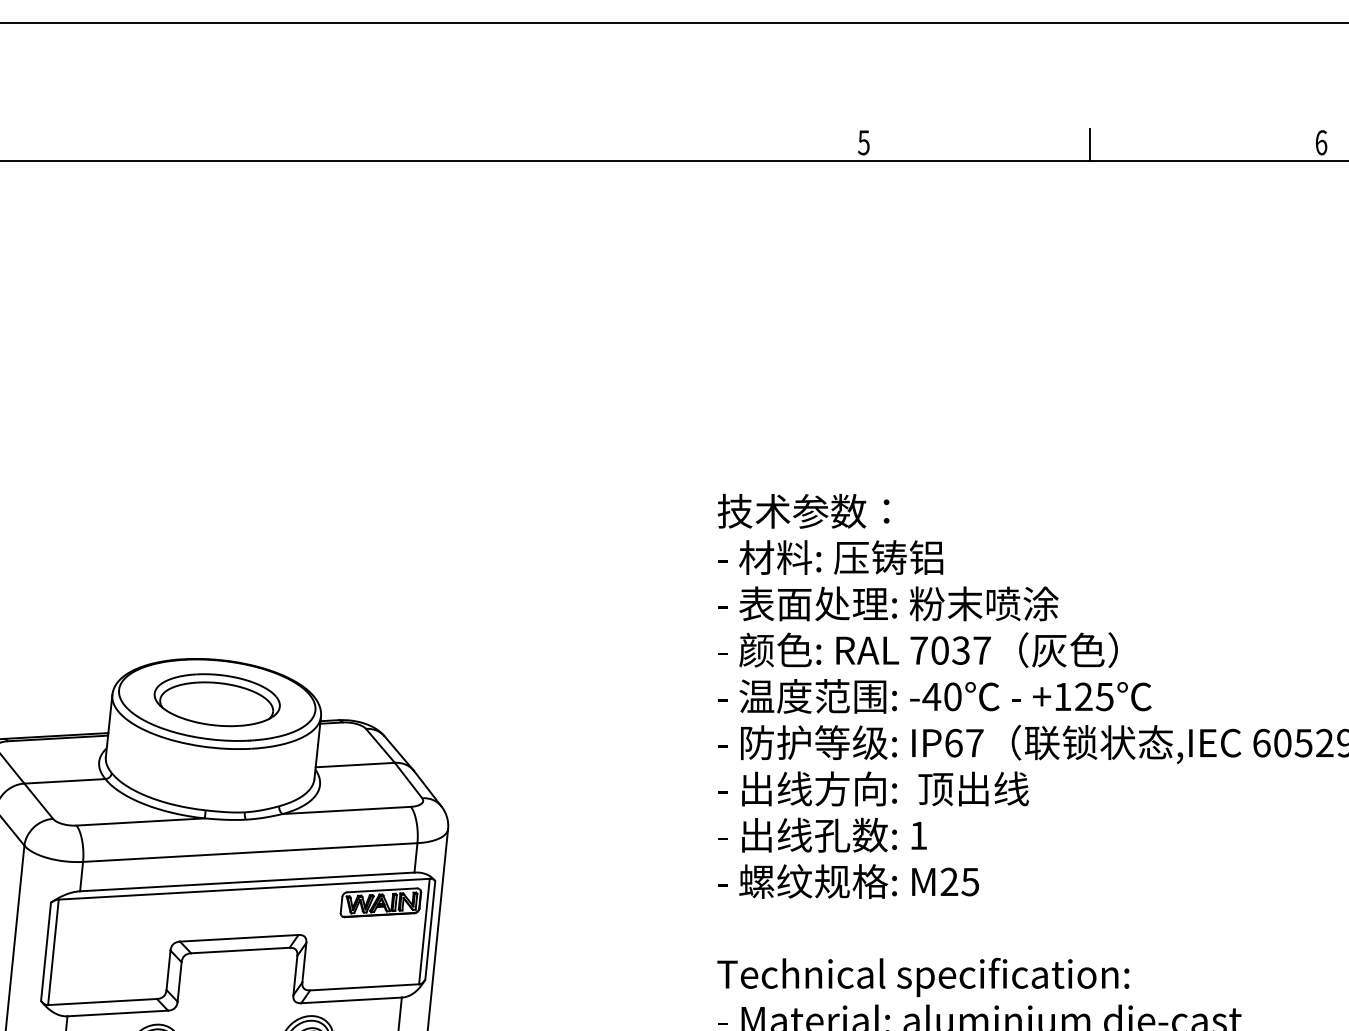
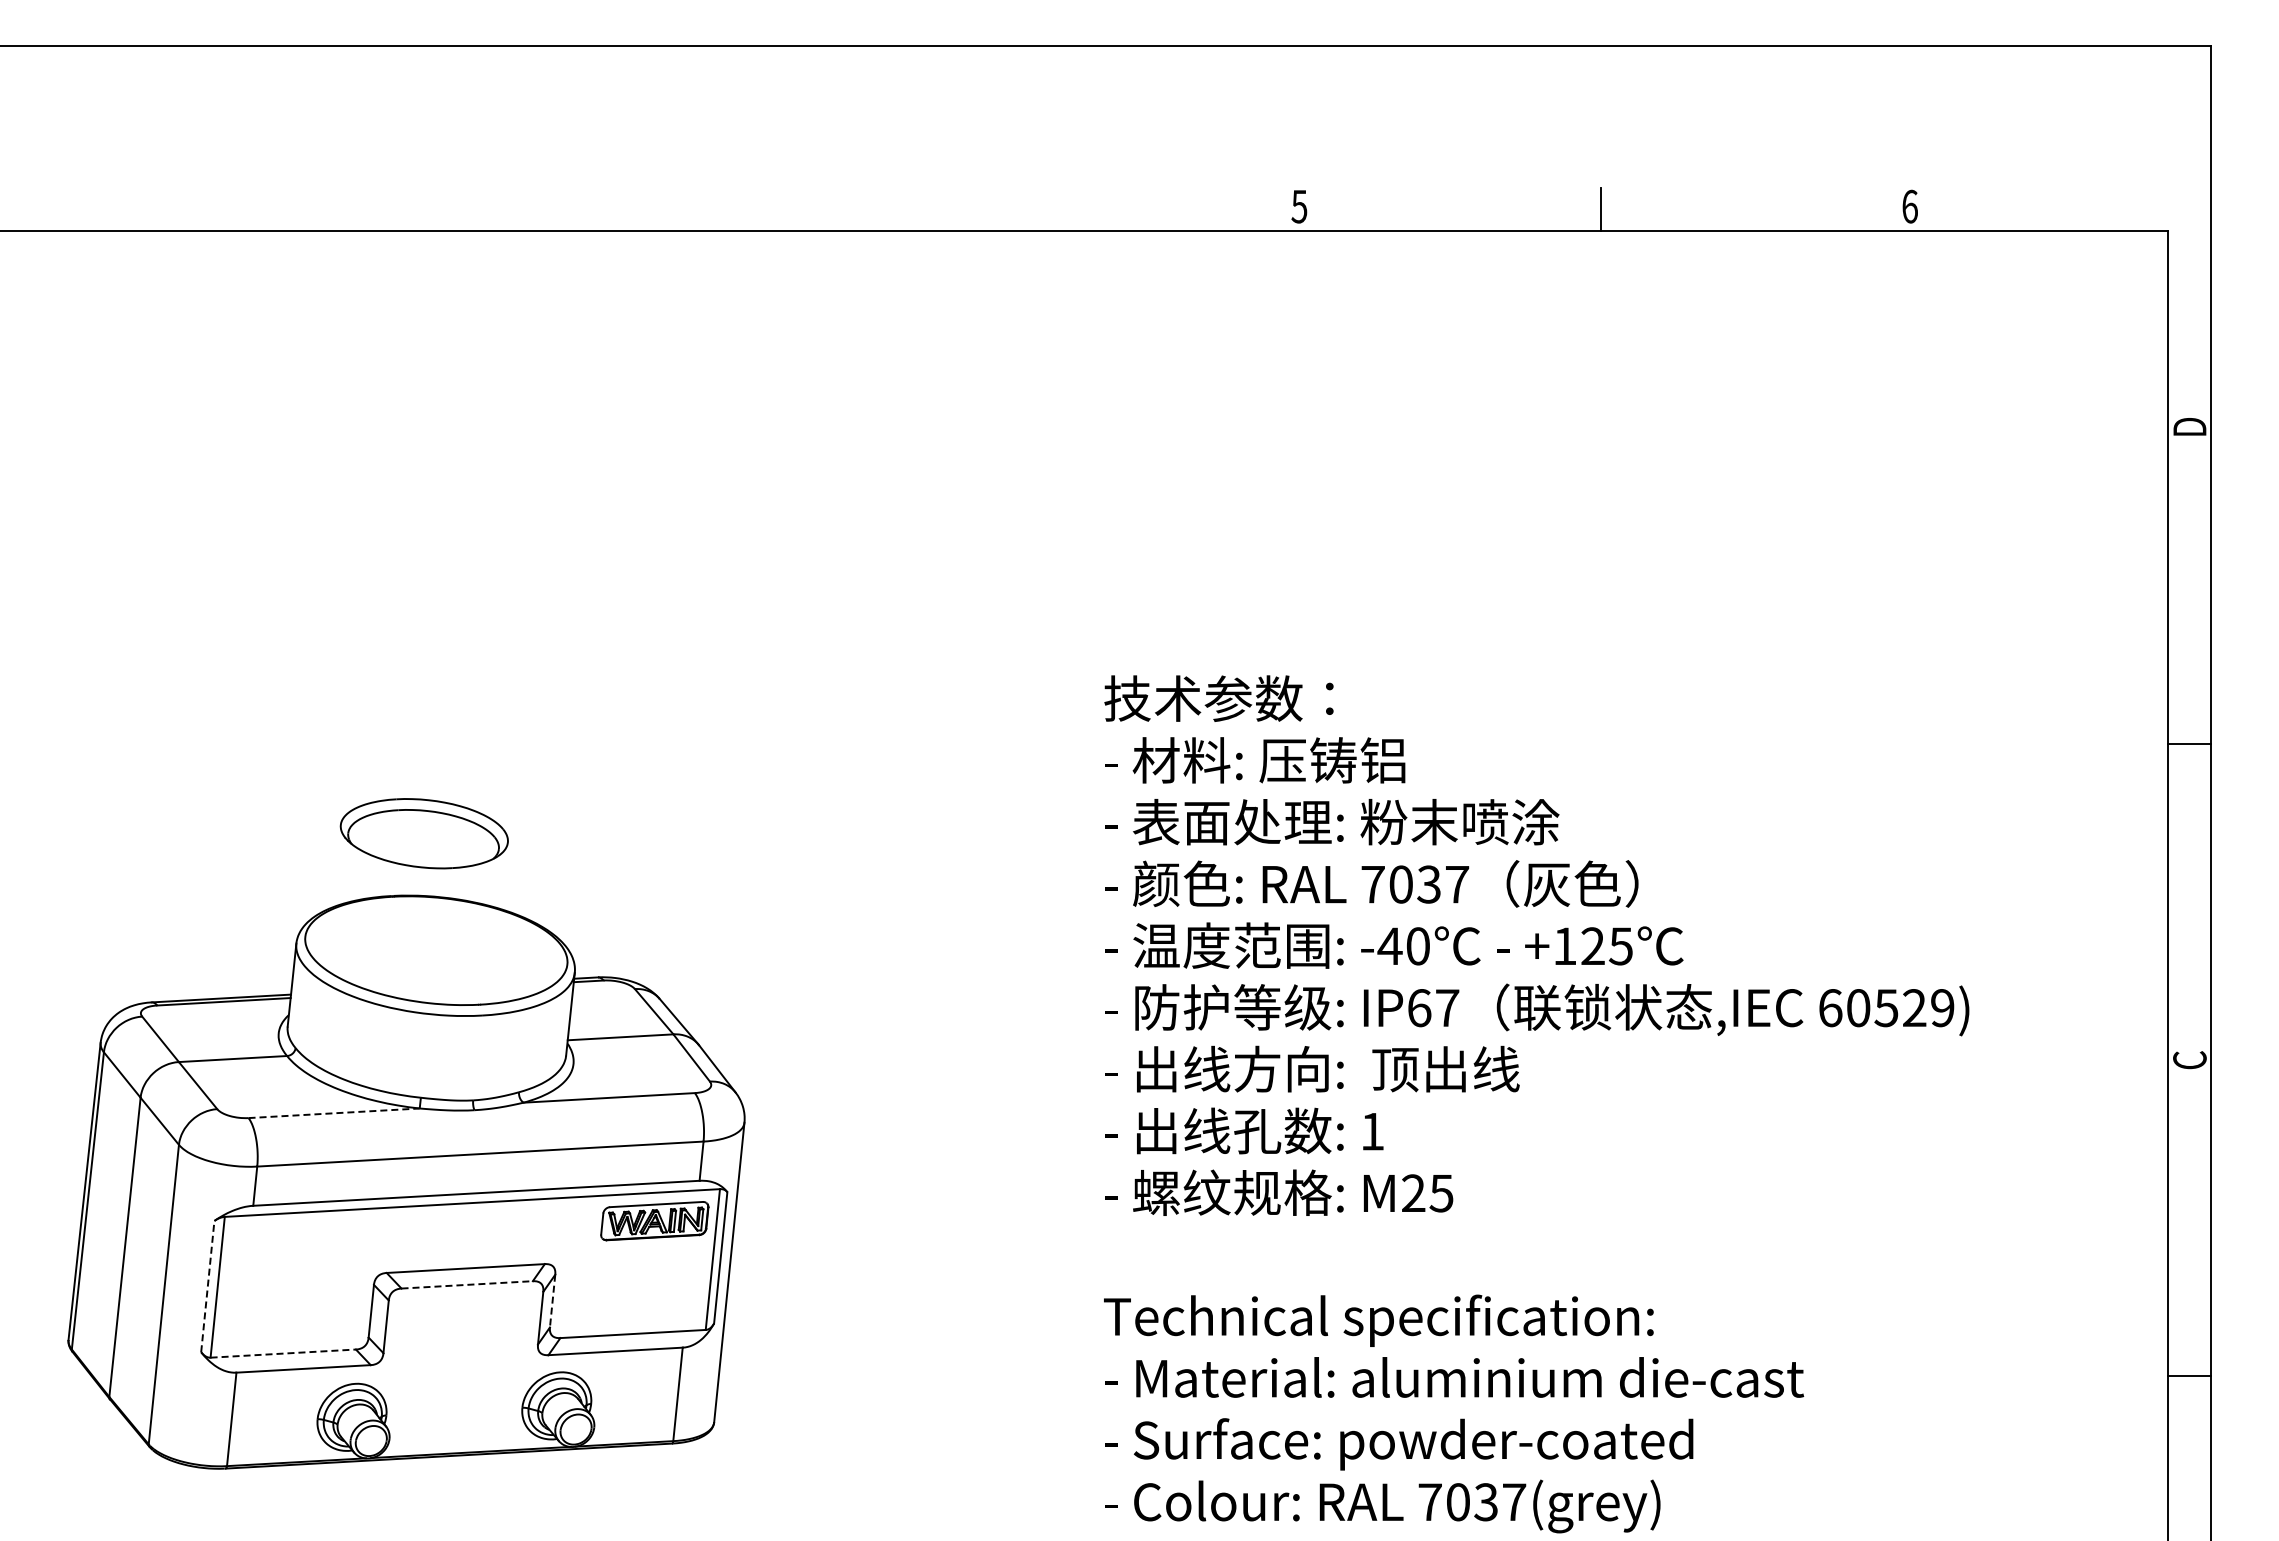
part: (216, 700) -> (423, 833), moved
line: (140, 822) -> (334, 1113), solid -> dashed
line: (240, 950) -> (467, 1284), solid -> dashed
line: (45, 951) -> (207, 1286), solid -> dashed
line: (304, 962) -> (552, 1301), solid -> dashed
line: (102, 1001) -> (283, 1353), solid -> dashed

